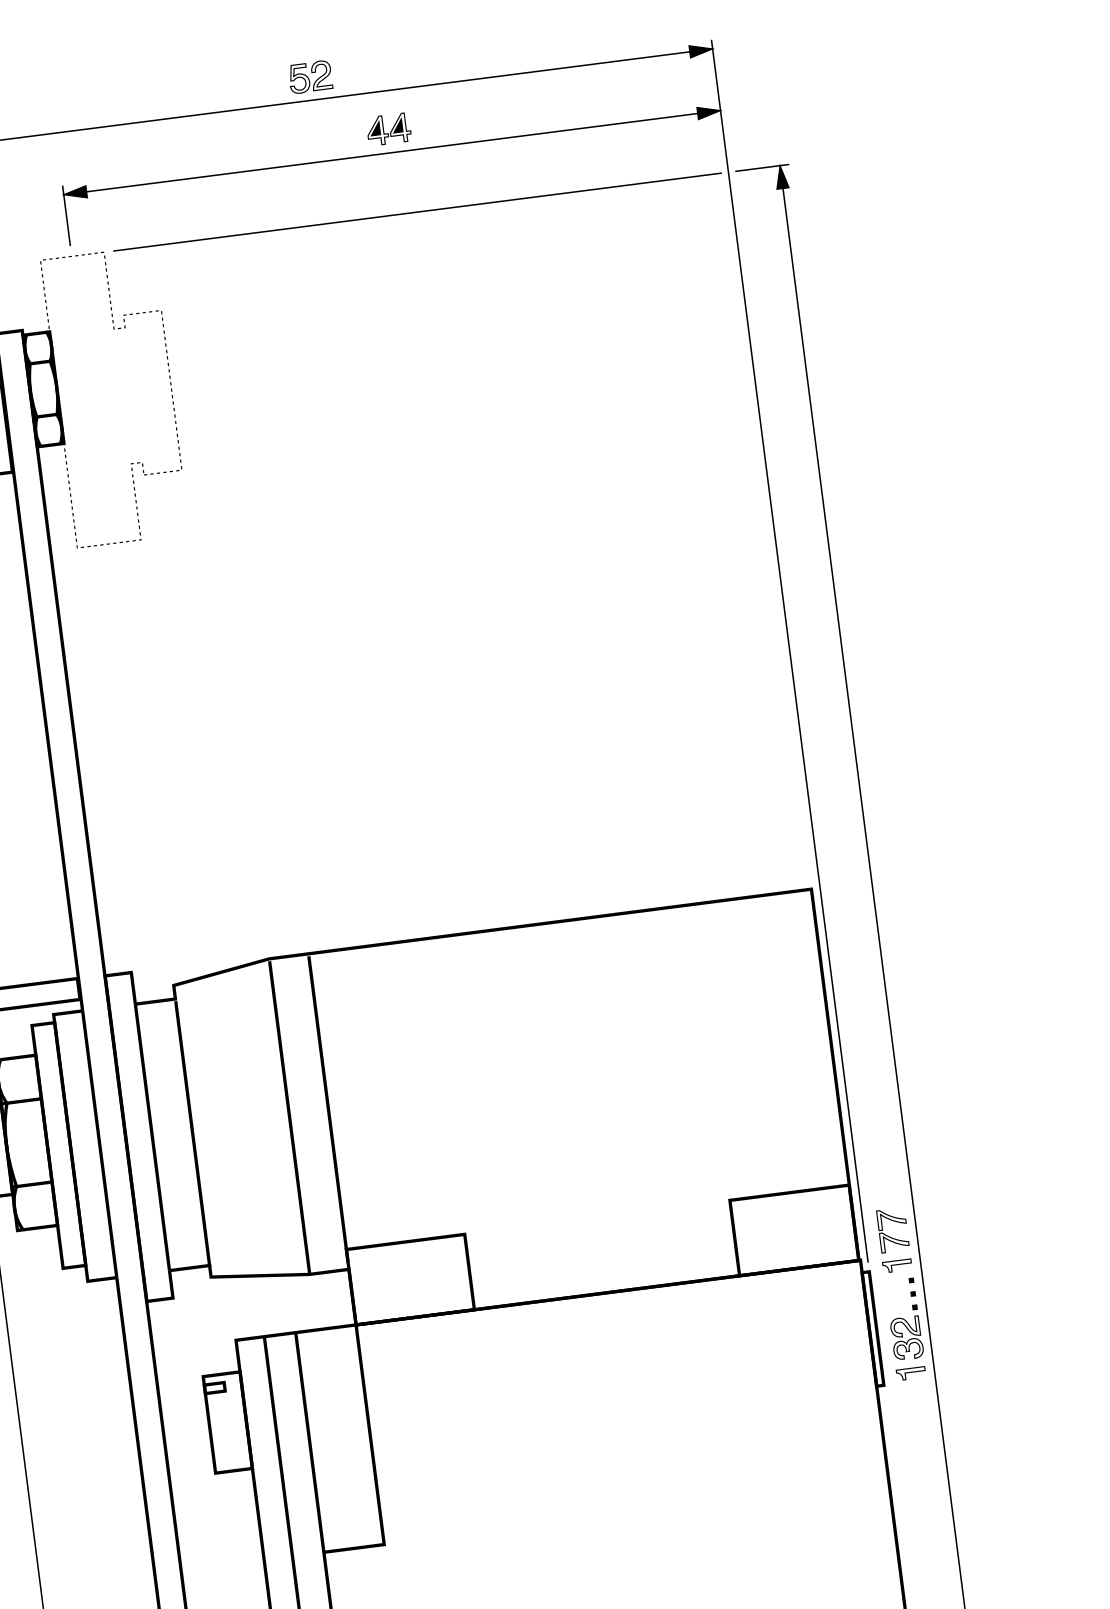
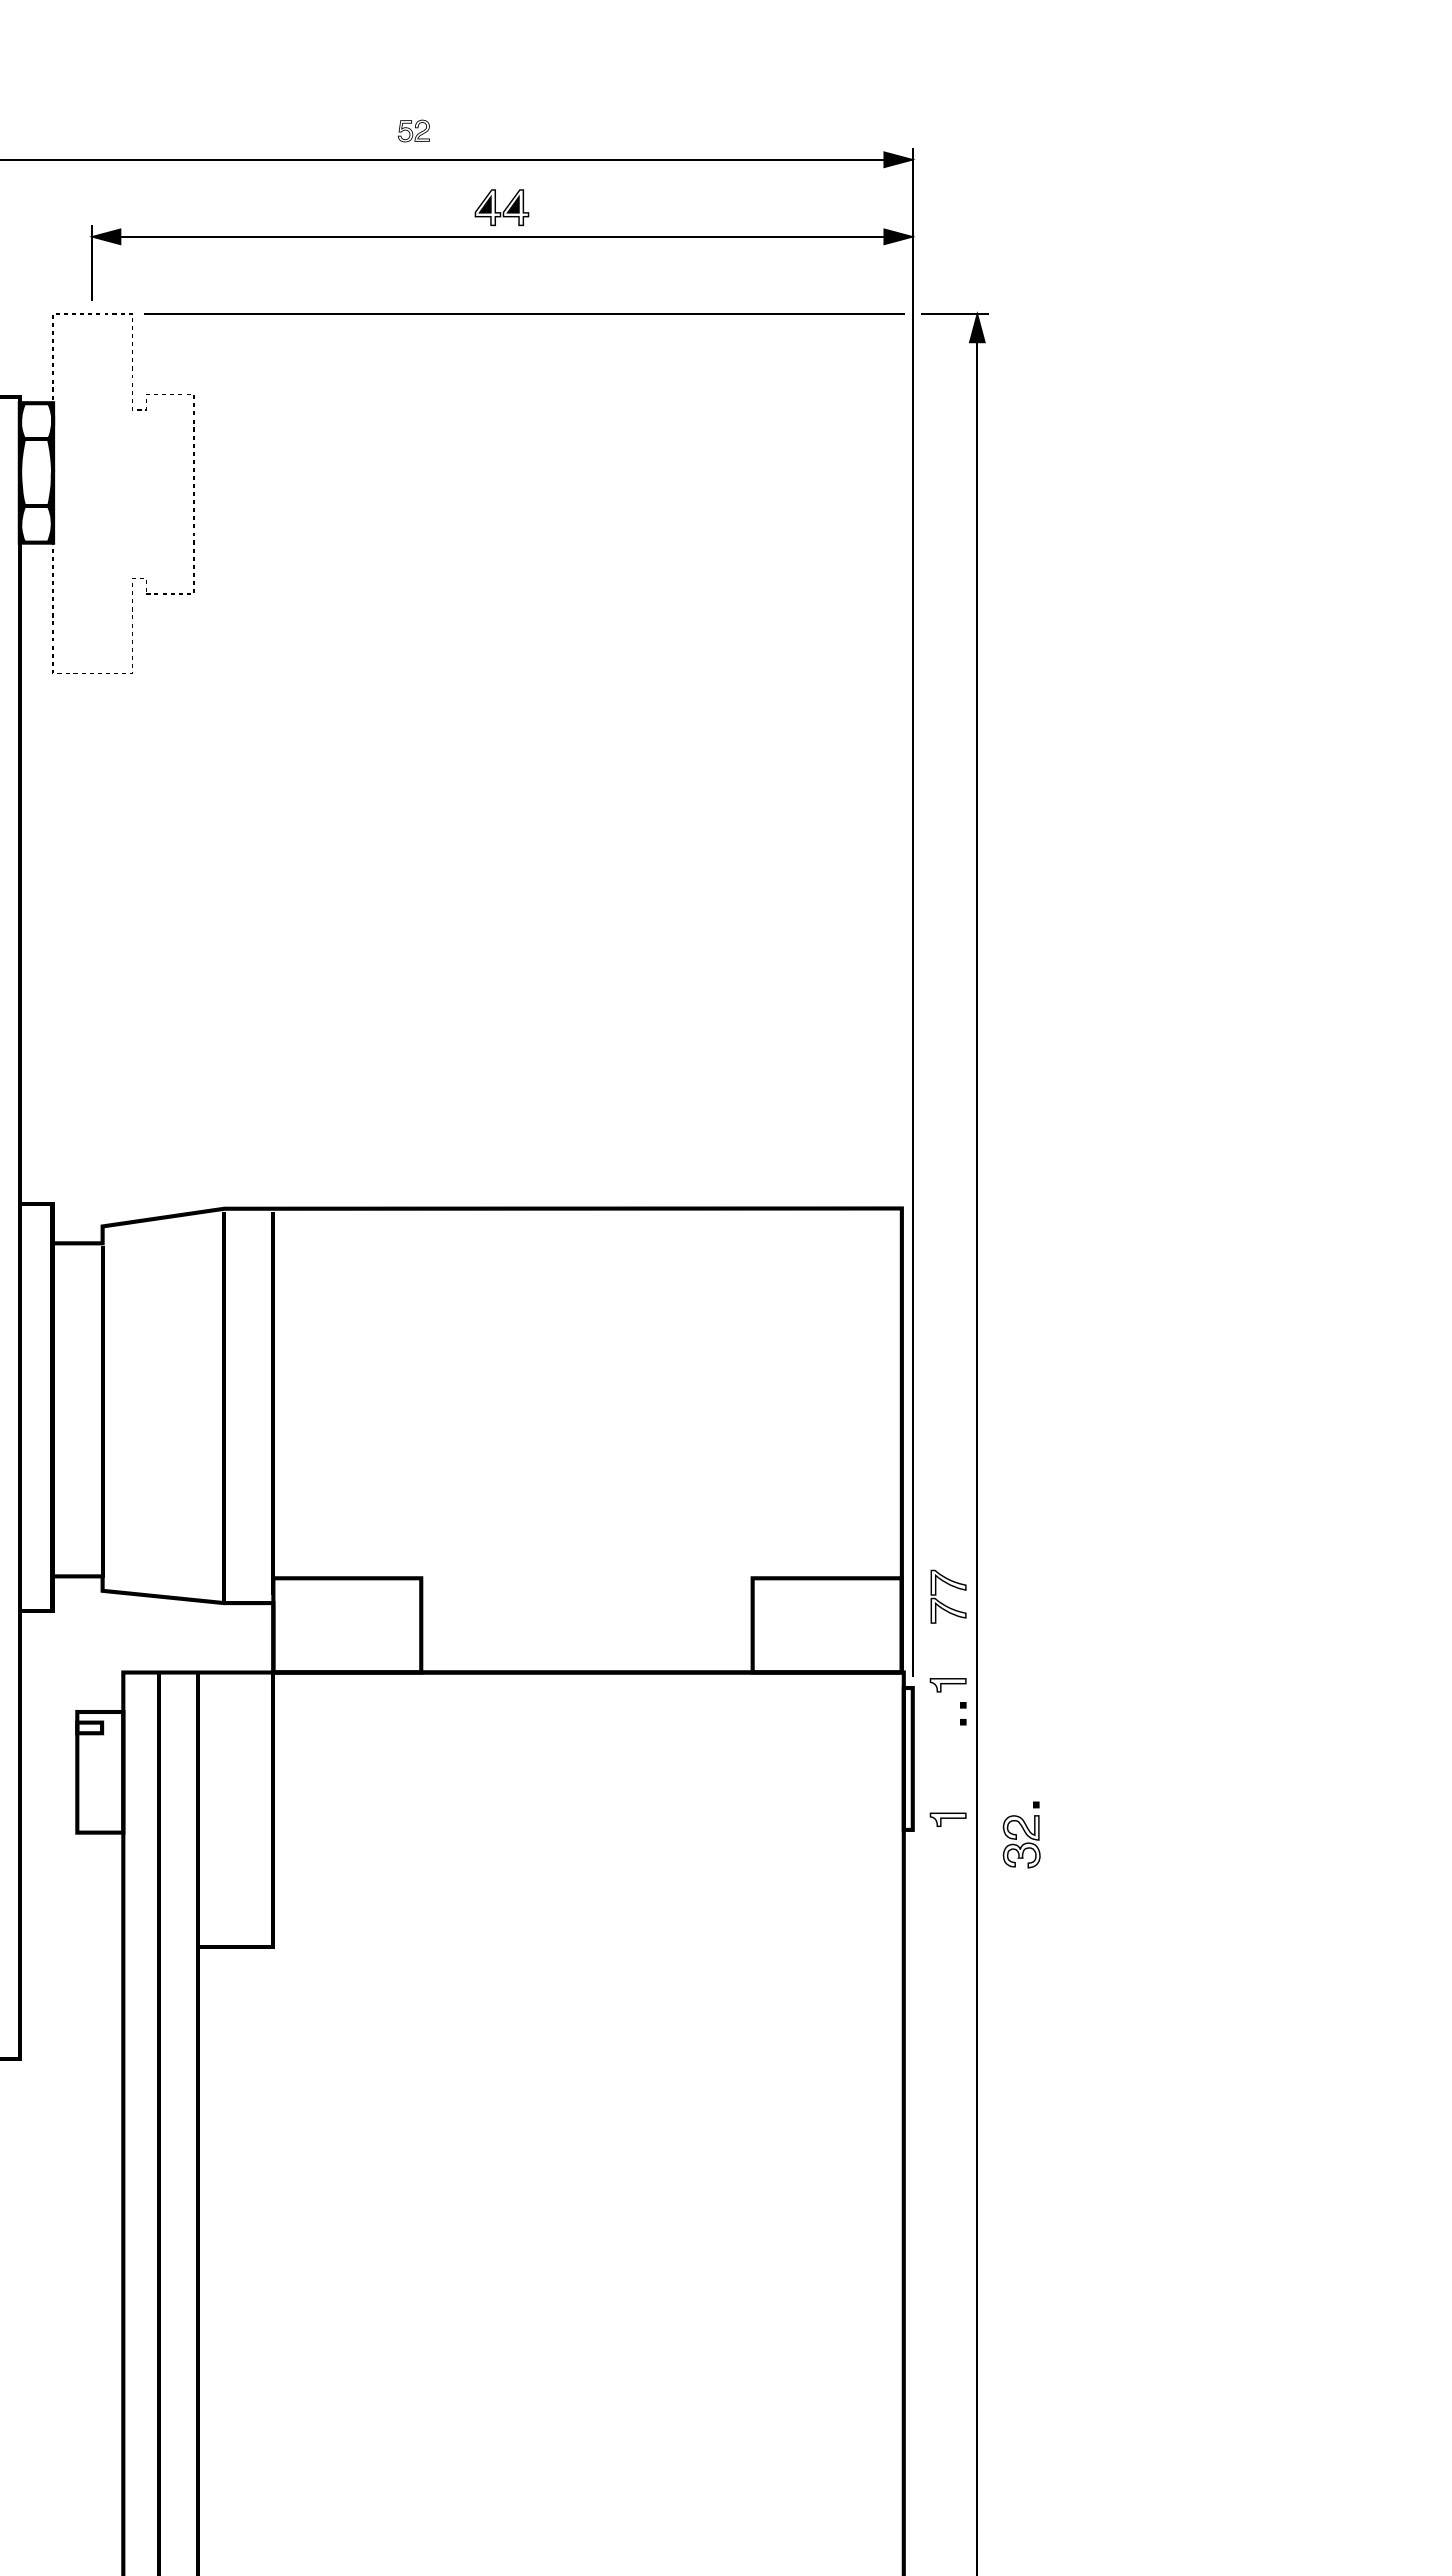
part: (310, 76) -> (413, 130), size x0.6
part: (889, 1236) -> (943, 1603), moved
part: (906, 1332) -> (1021, 1834), moved

